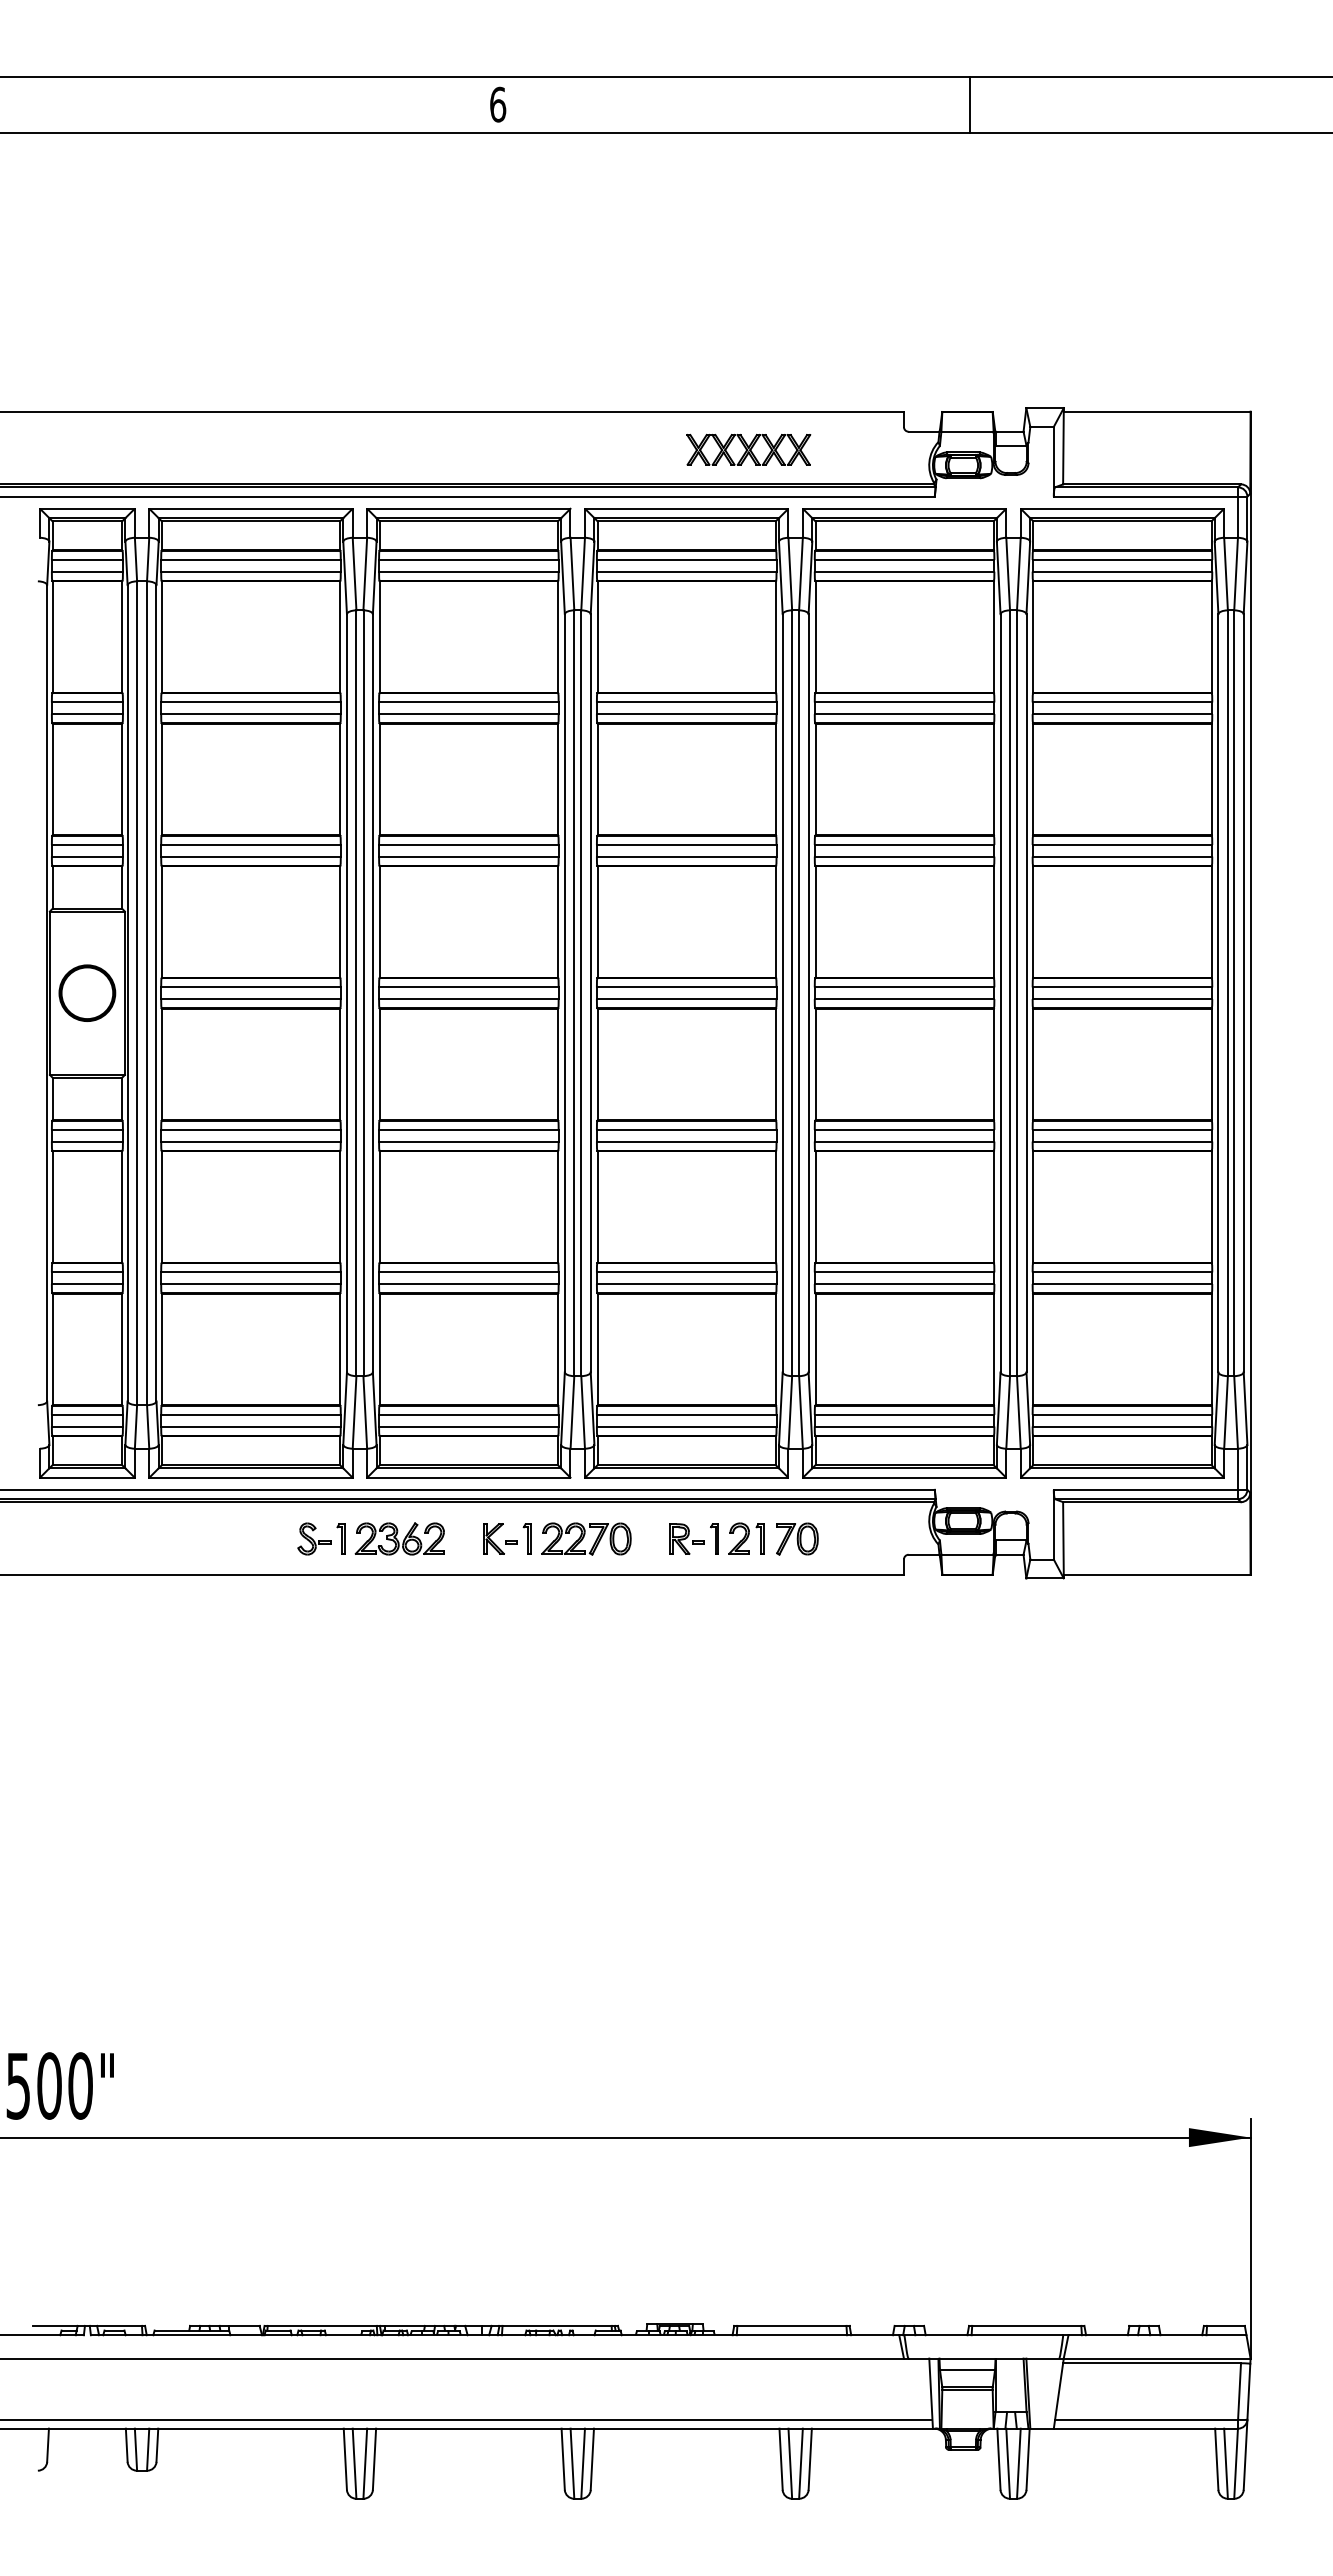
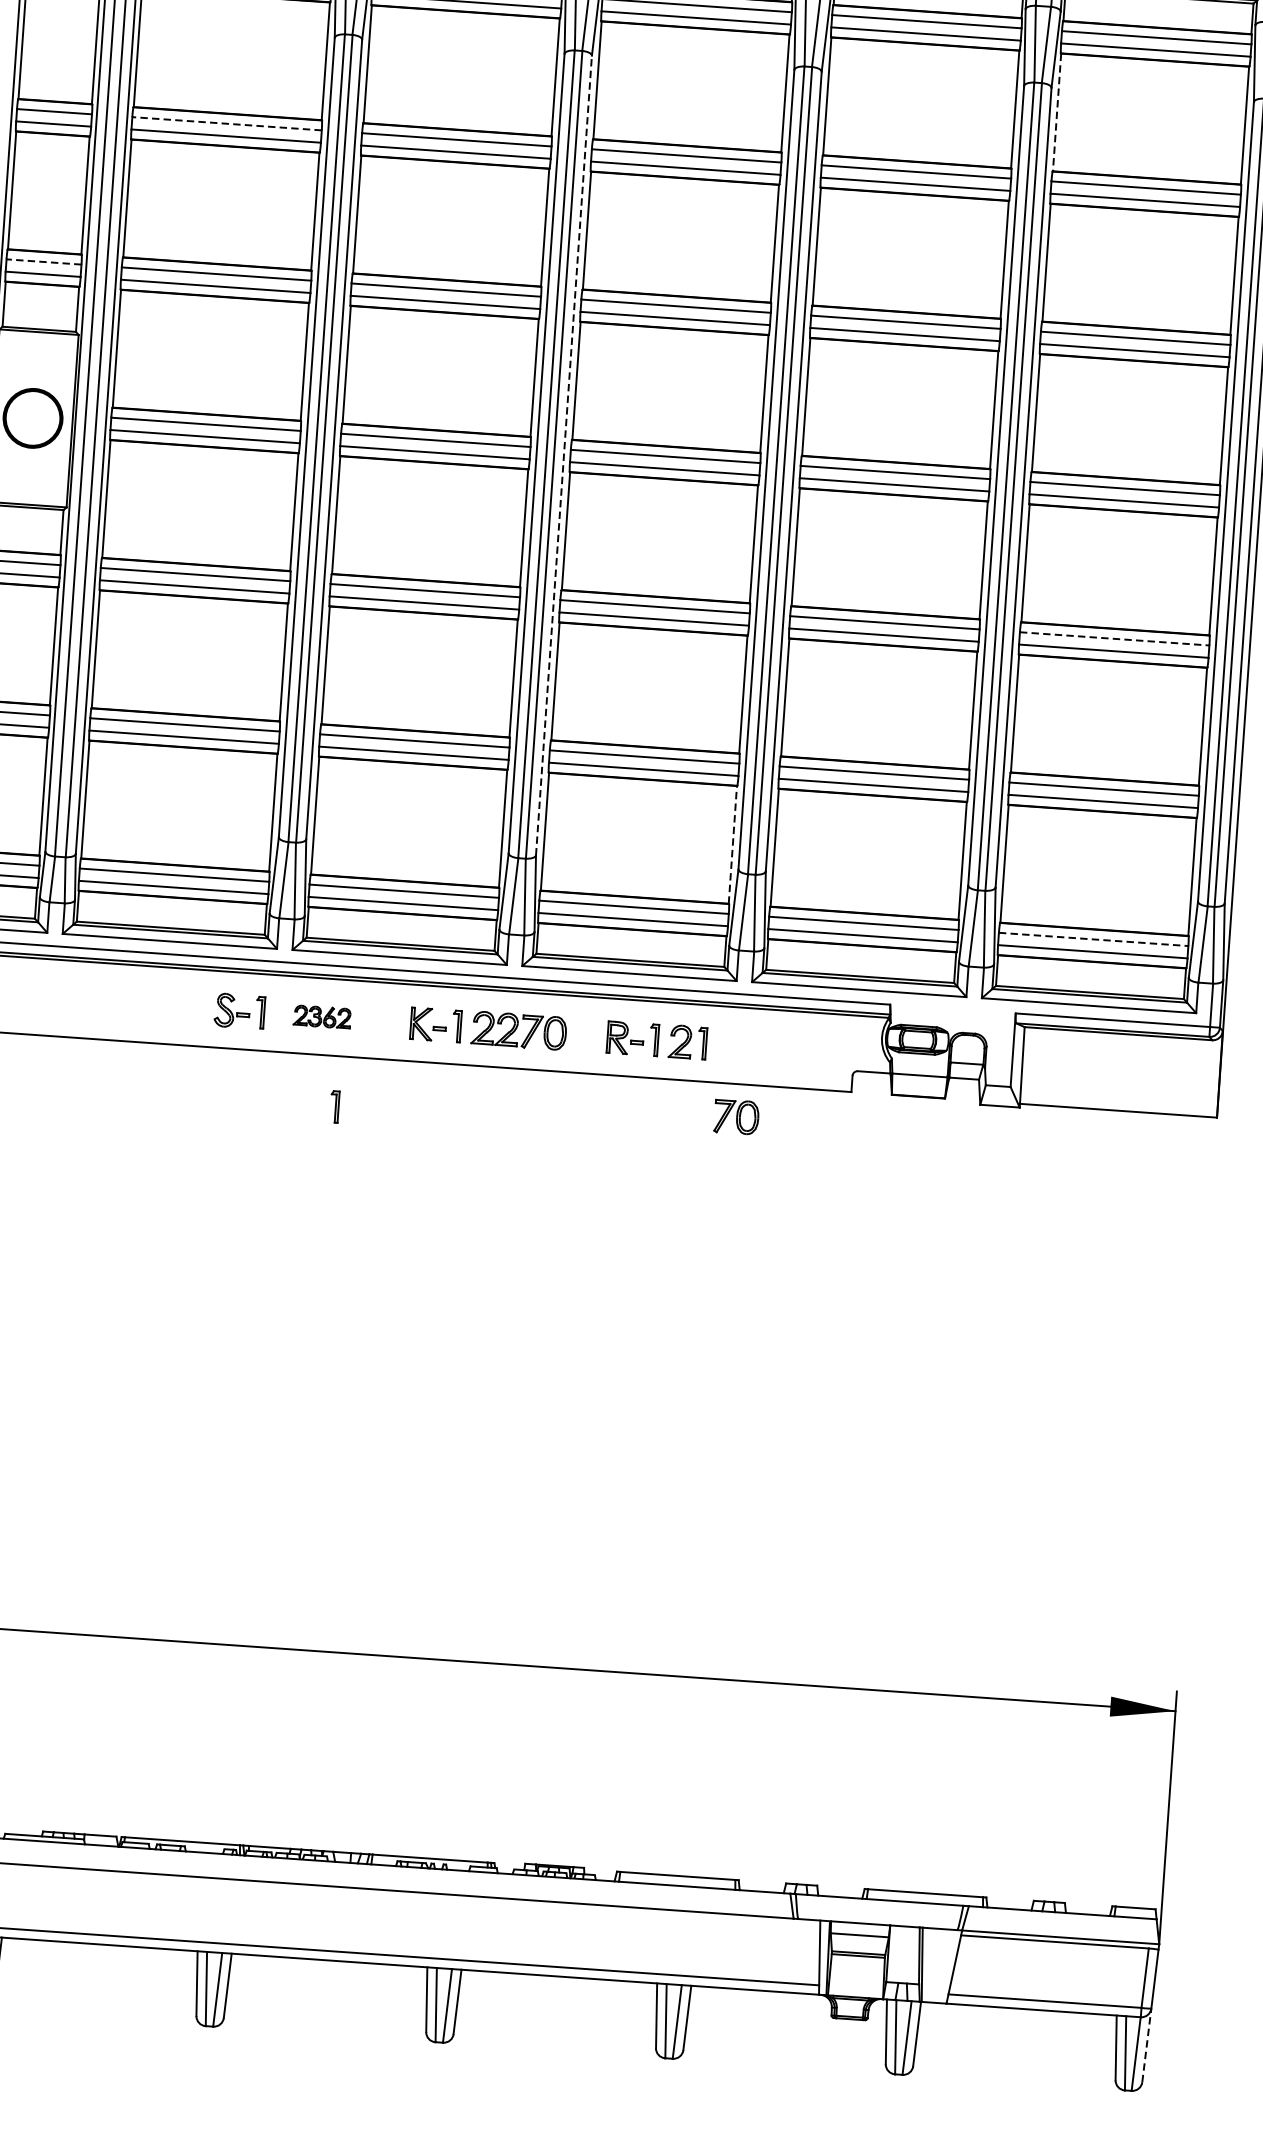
line: (1033, 637) -> (1057, 112), solid -> dashed
line: (251, 702) -> (227, 123), solid -> dashed
line: (87, 844) -> (44, 261), solid -> dashed
line: (590, 992) -> (563, 454), solid -> dashed
line: (1122, 1129) -> (1114, 638), solid -> dashed
line: (775, 1349) -> (732, 844), solid -> dashed
line: (1122, 1414) -> (1093, 939), solid -> dashed
part: (399, 1538) -> (322, 1016), size x0.6
part: (797, 1538) -> (736, 1116), moved
part: (416, 1622) -> (333, 1106), added
line: (1245, 2454) -> (1146, 2045), solid -> dashed

